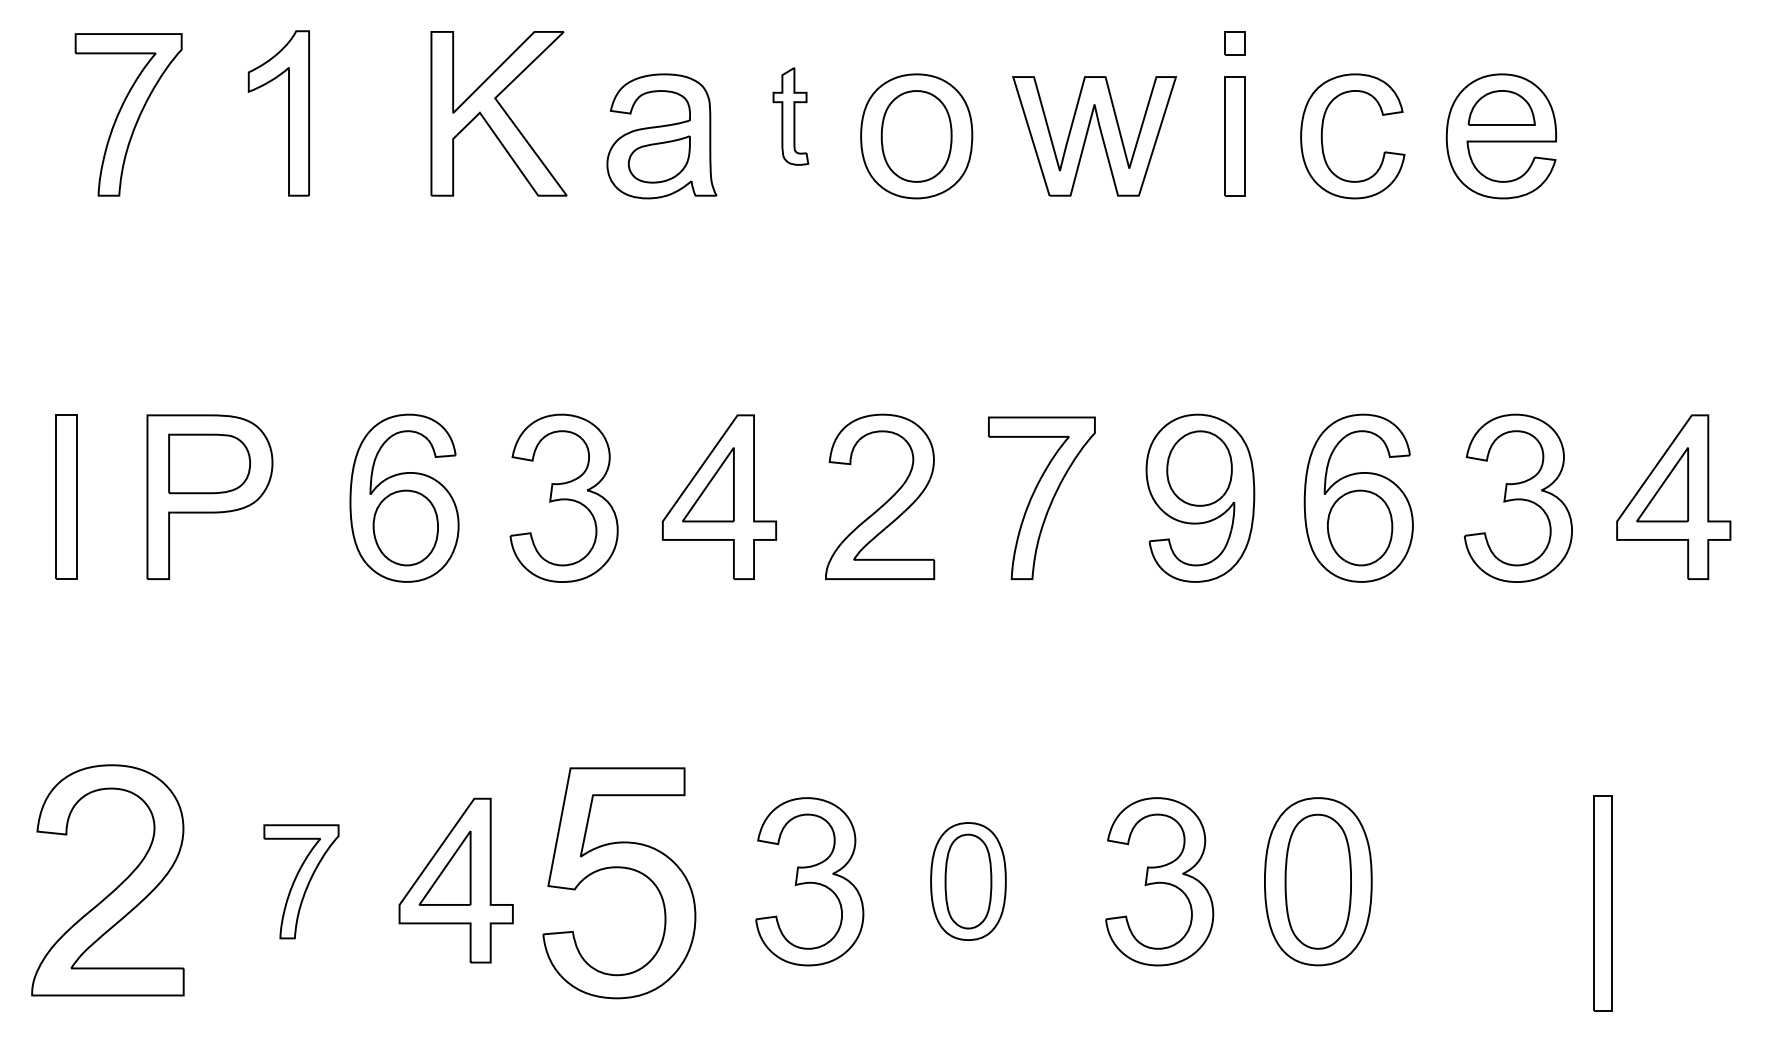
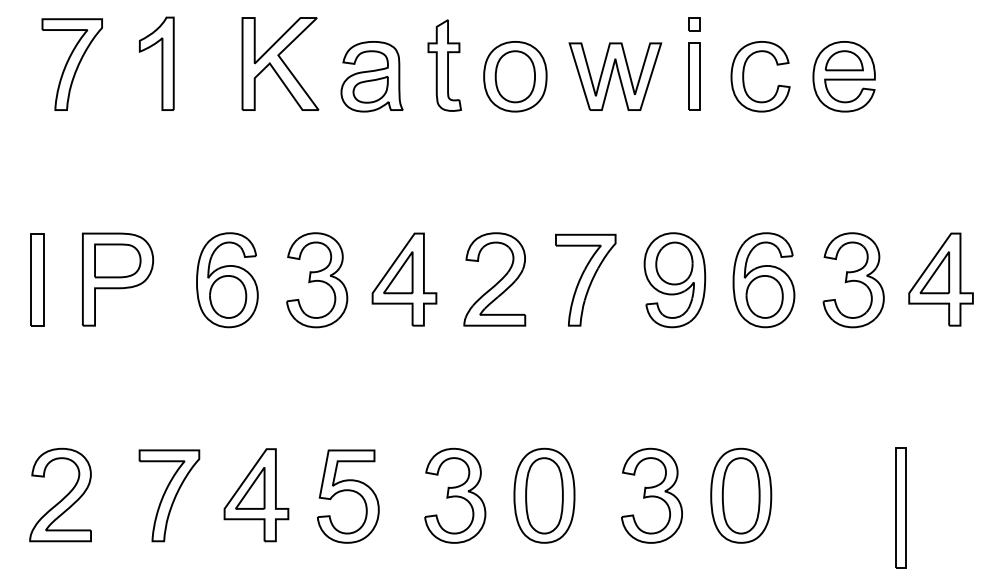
part: (790, 116) -> (444, 65), size x1.67
part: (107, 879) -> (60, 494), size x0.71
part: (301, 881) -> (169, 495), size x1.43
part: (968, 881) -> (544, 495), size x1.43
part: (619, 882) -> (348, 496), size x0.71

